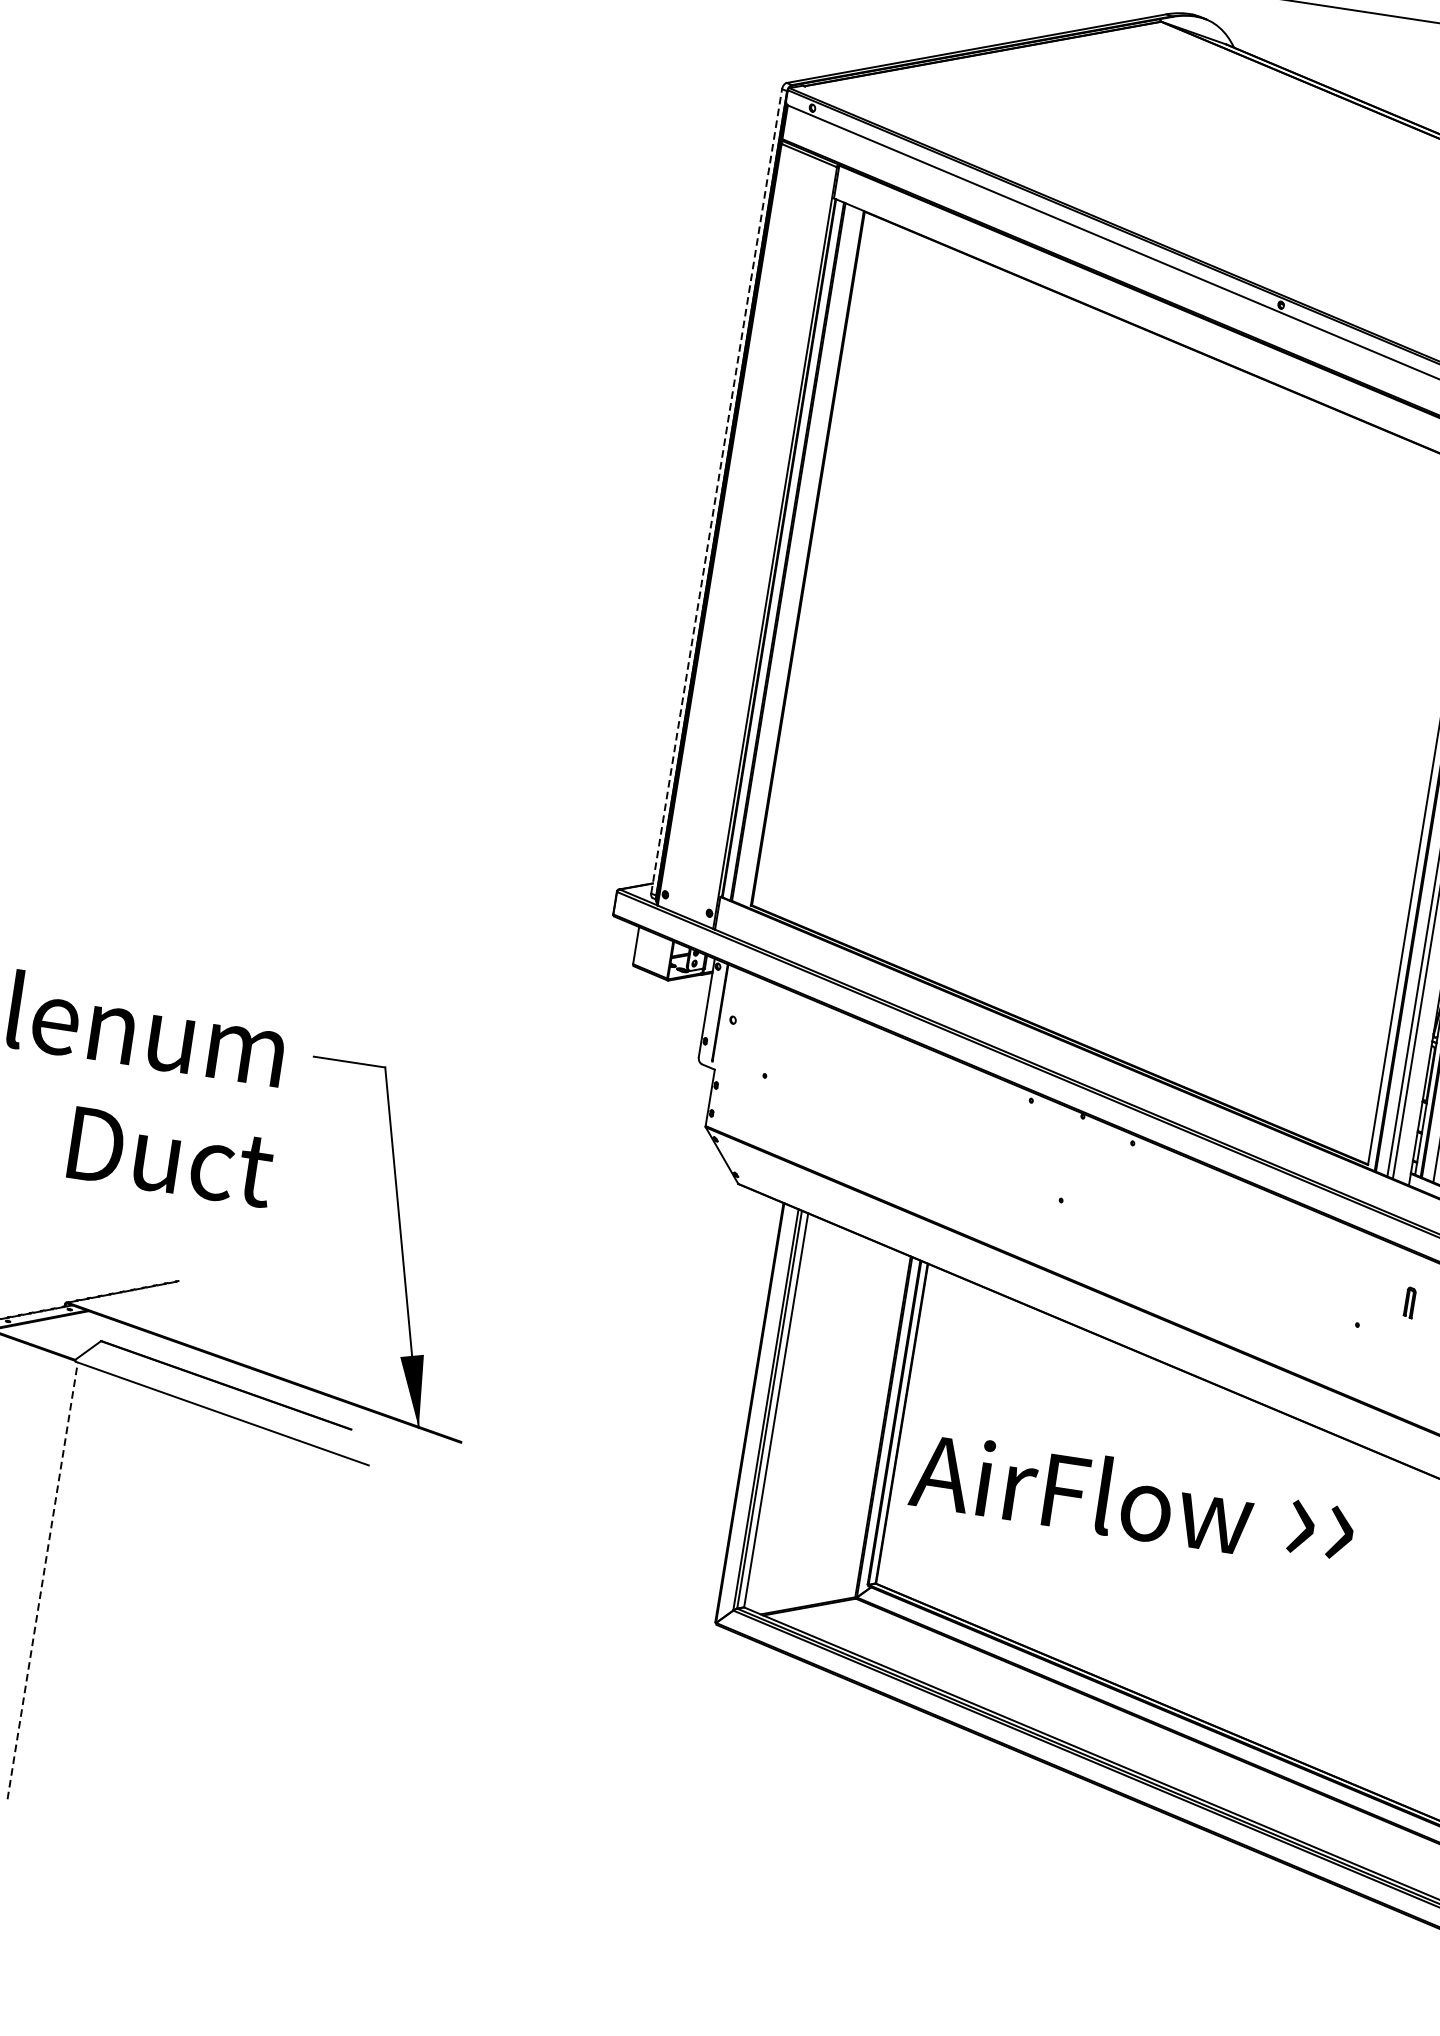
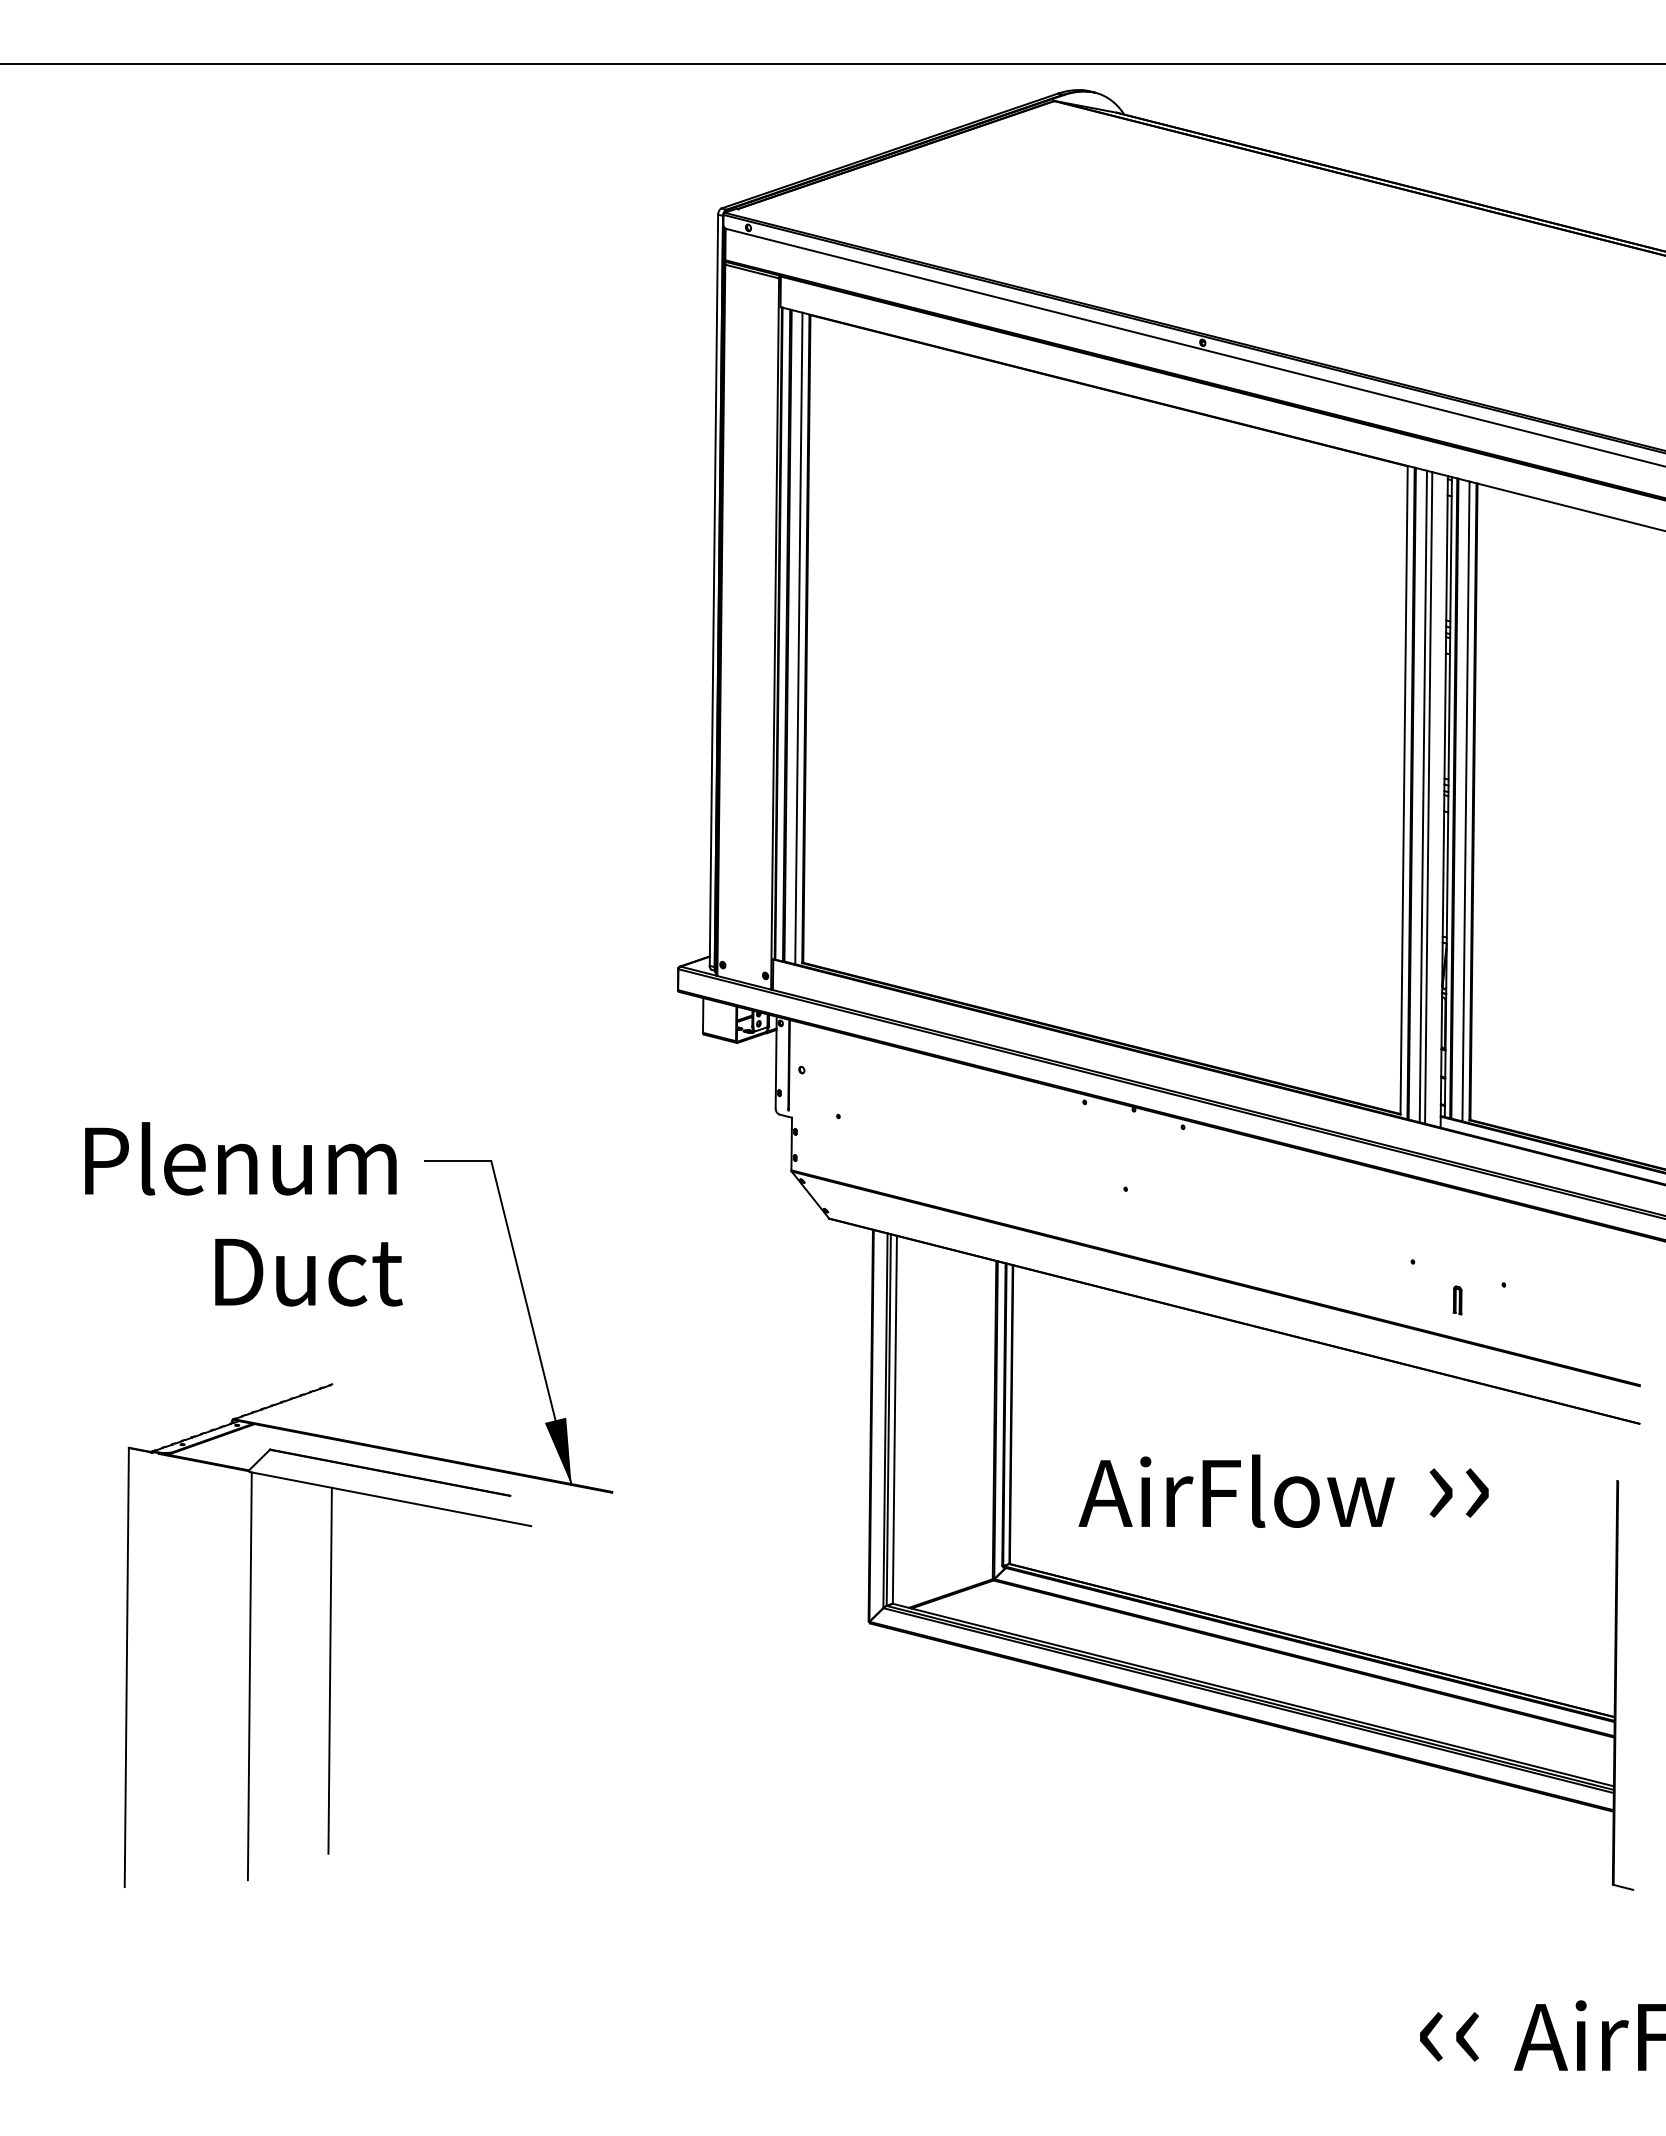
line: (716, 491) -> (713, 590), dashed -> solid
line: (799, 556) -> (798, 638), added
part: (1409, 1302) -> (1457, 1300), moved
text: (1133, 1499) -> (1283, 1490), moved
line: (42, 1581) -> (249, 1676), dashed -> solid
line: (129, 1587) -> (329, 1670), added

